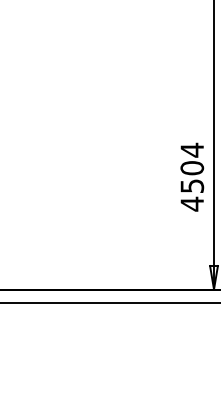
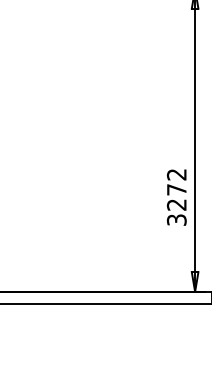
text: (191, 177) -> (176, 197), 4504 -> 3272

